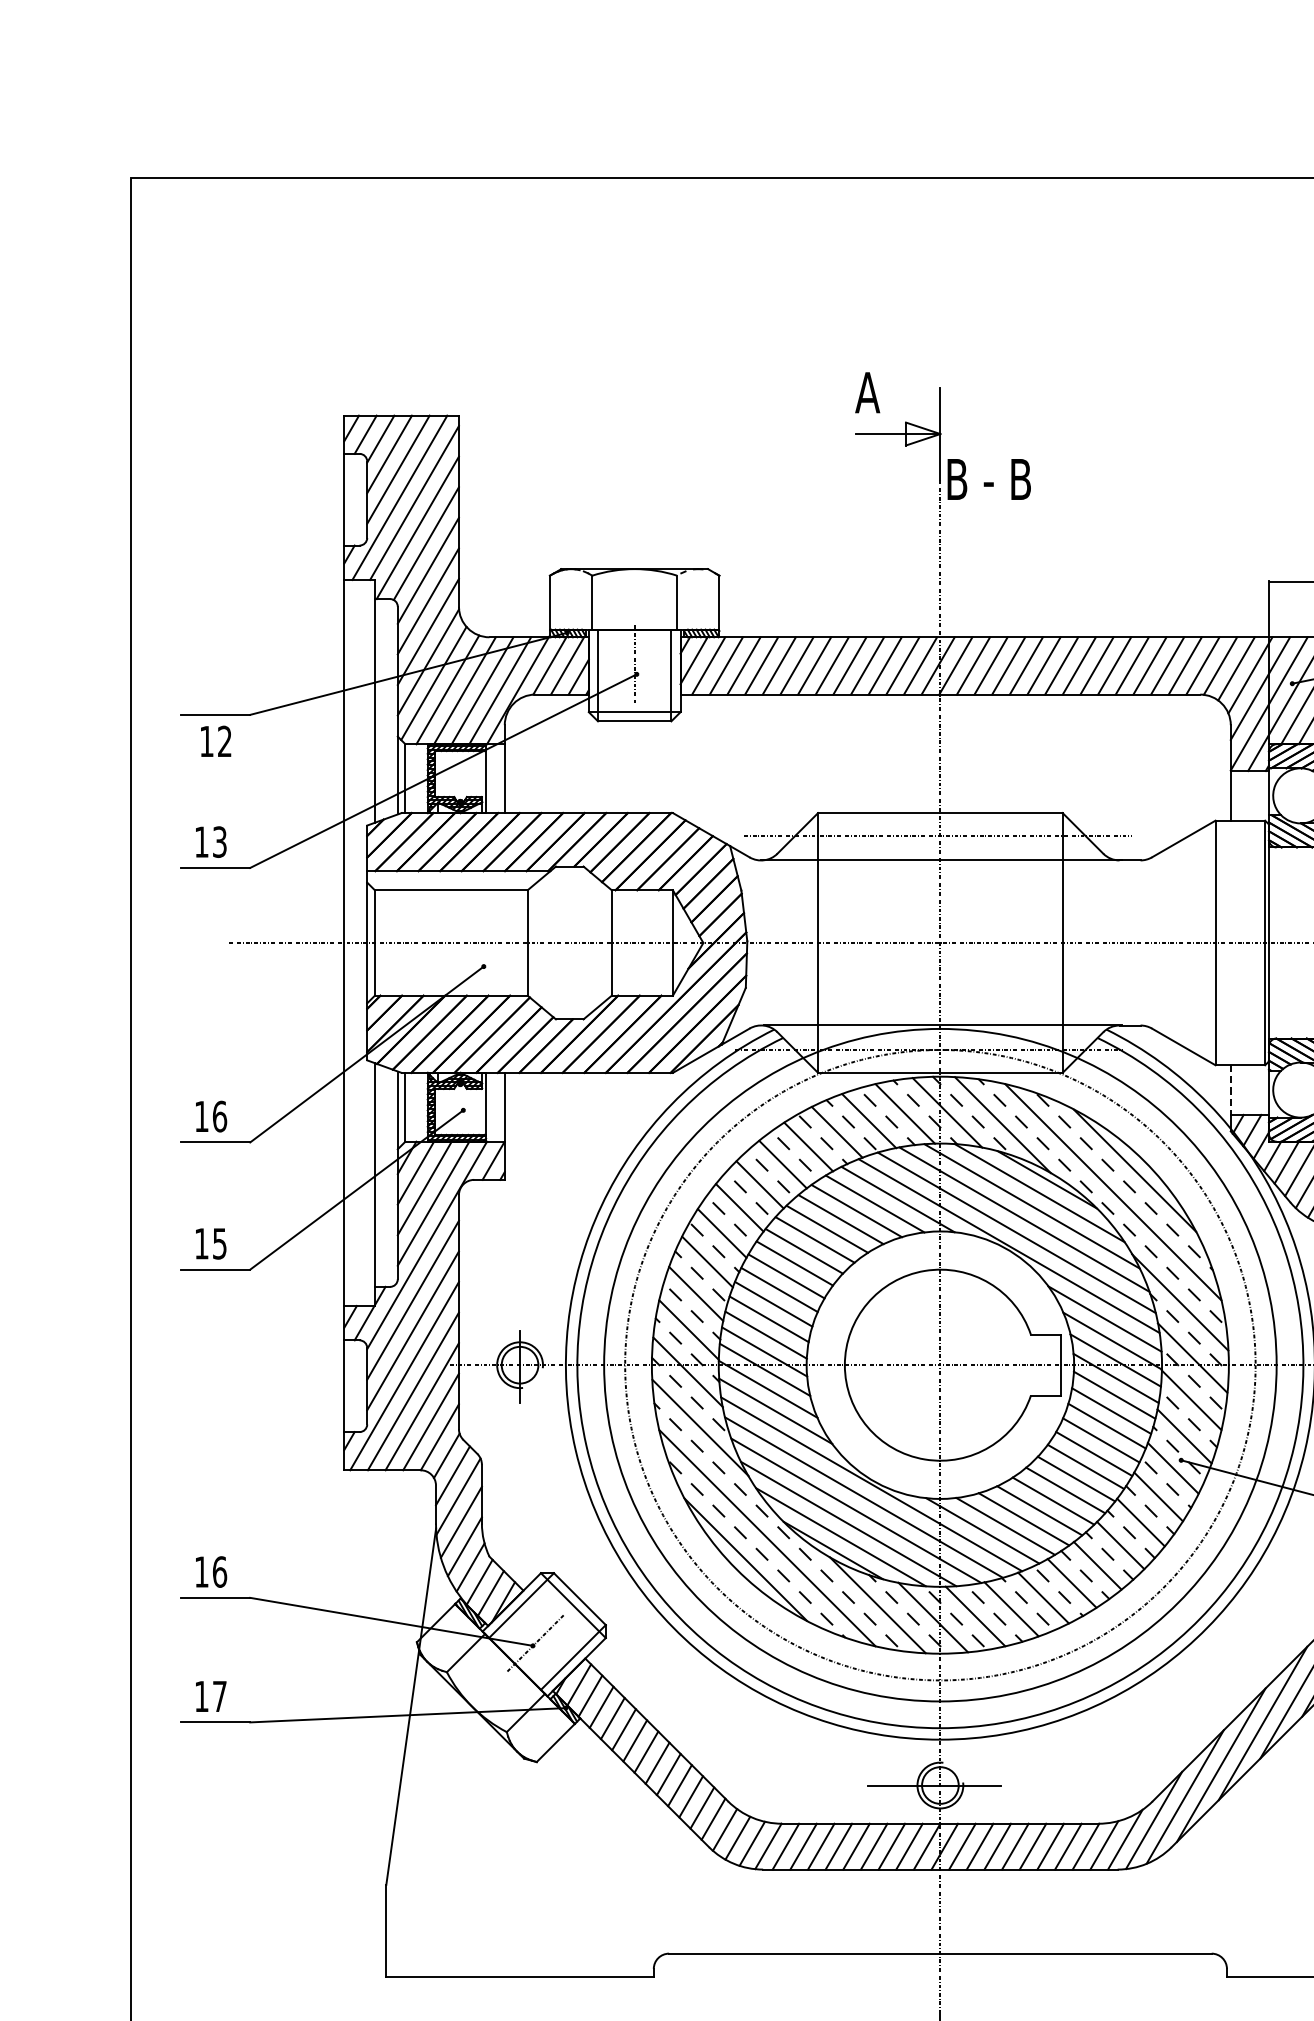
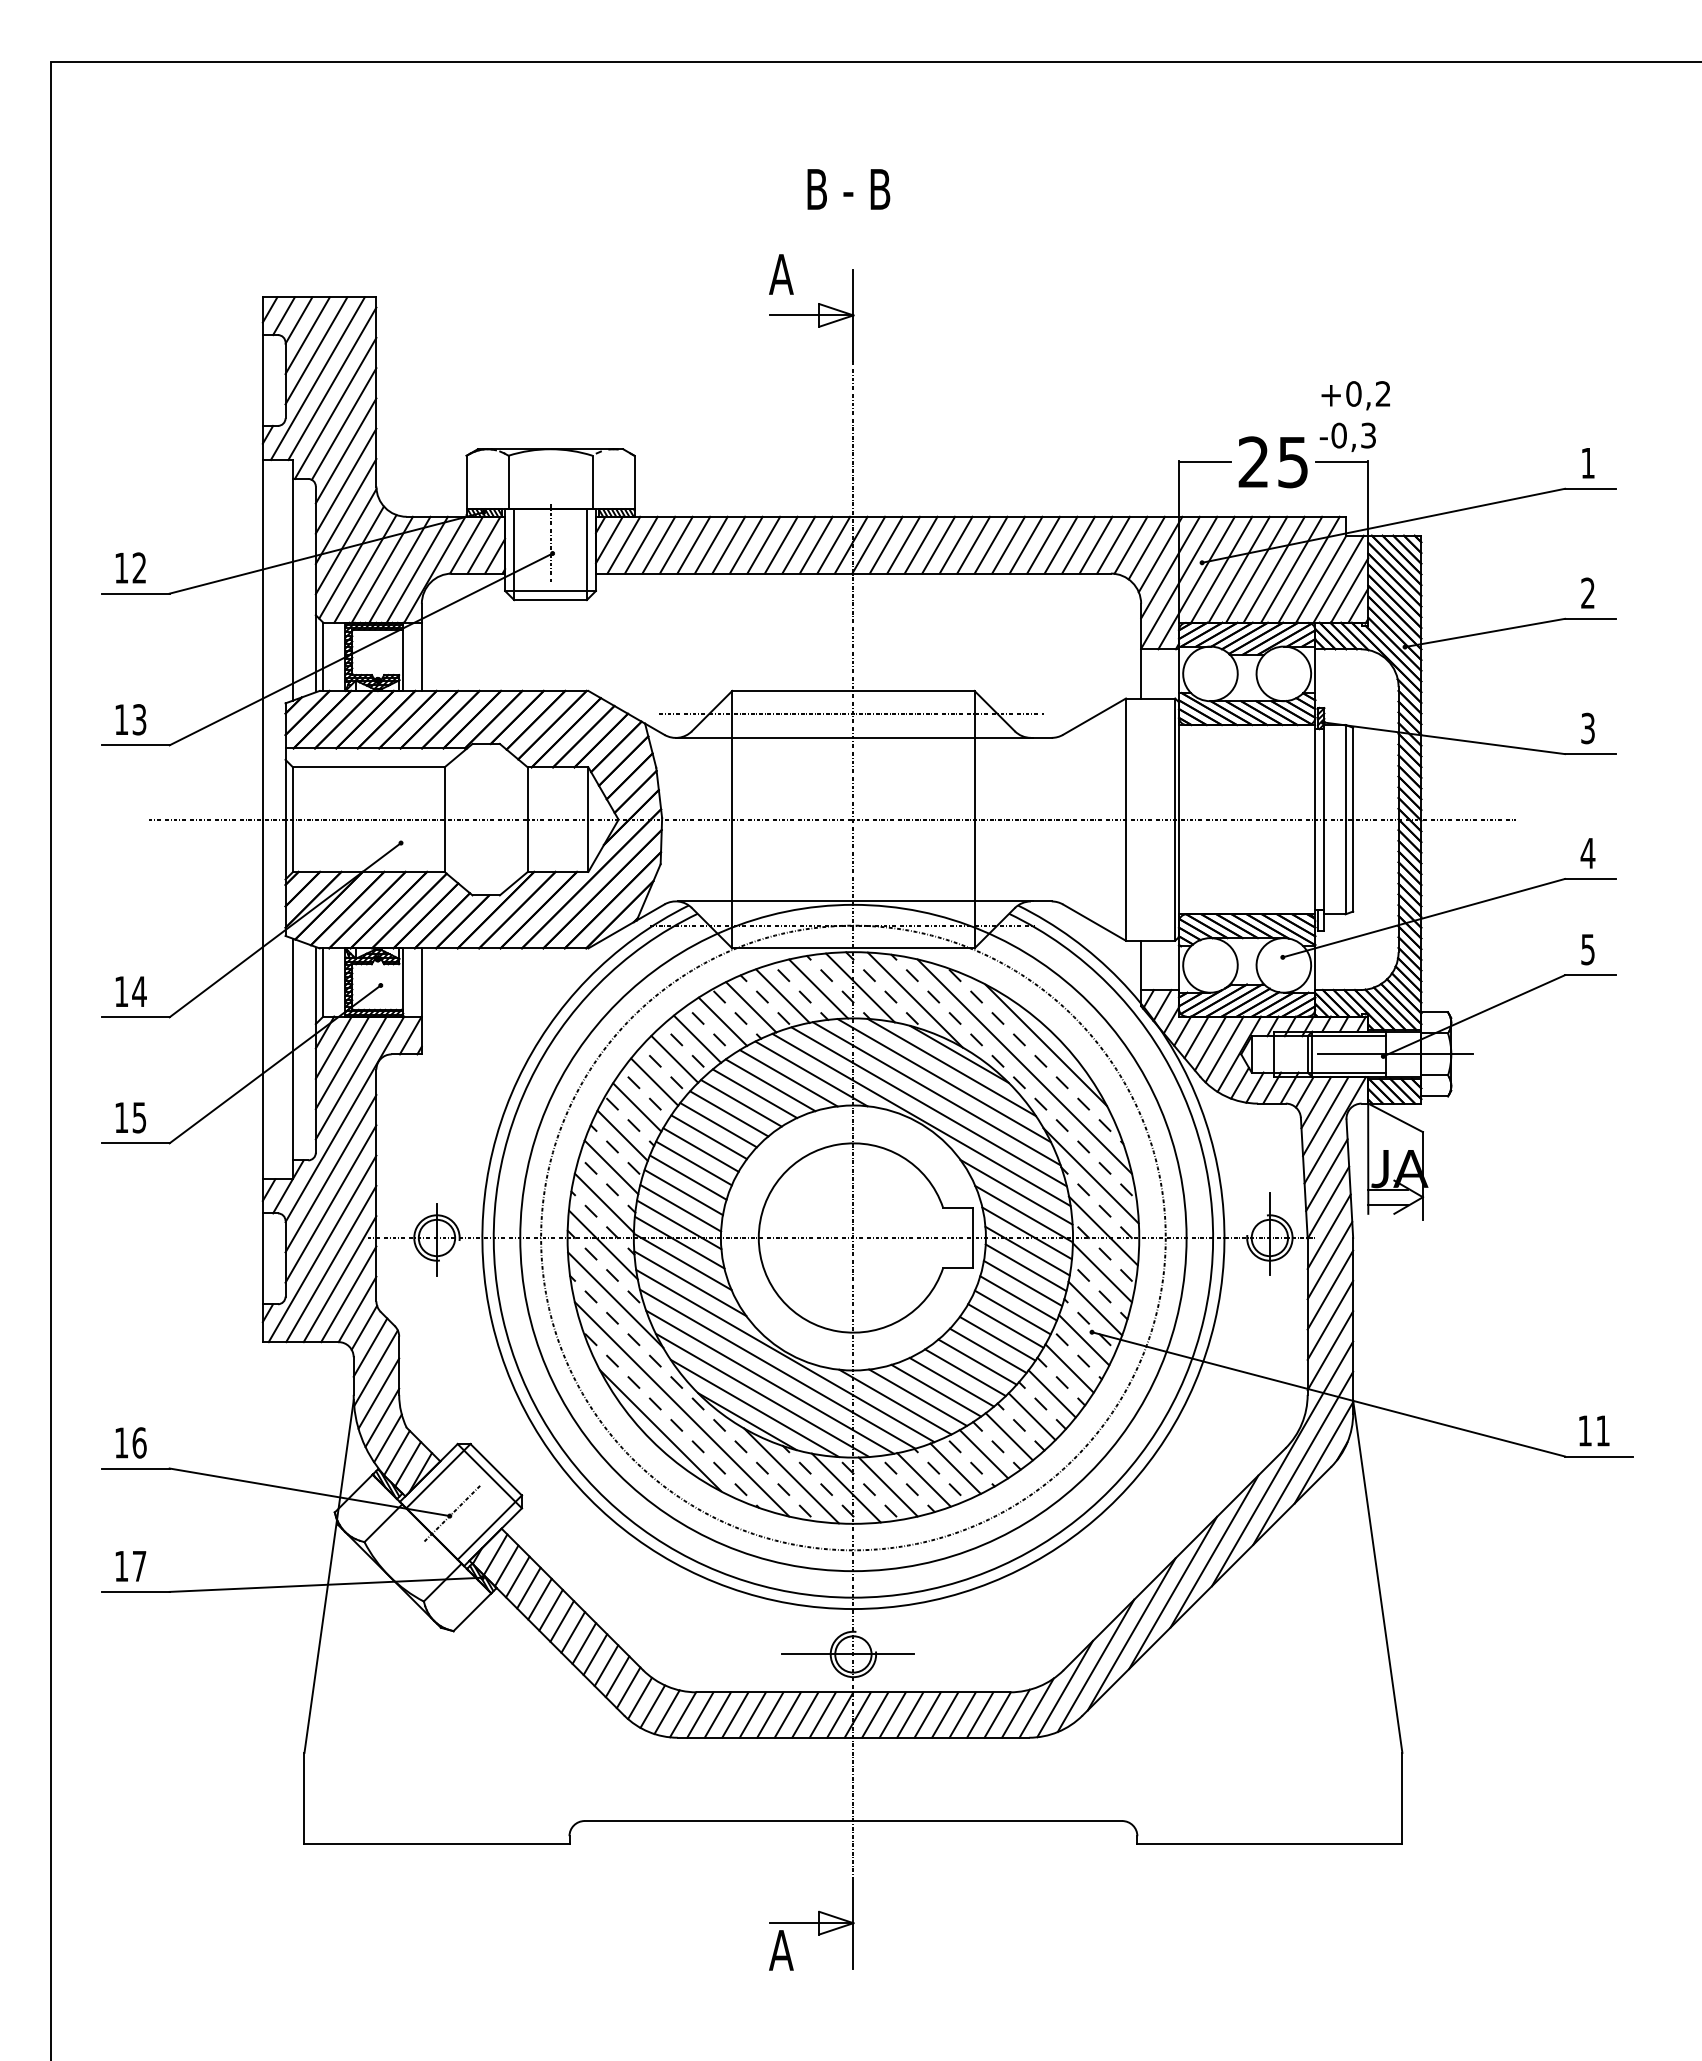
text: (988, 479) -> (848, 189), moved
text: (215, 740) -> (130, 567), moved
line: (1231, 1090) -> (1141, 965), dashed -> solid
text: (219, 1116) -> (139, 991), 16 -> 14

